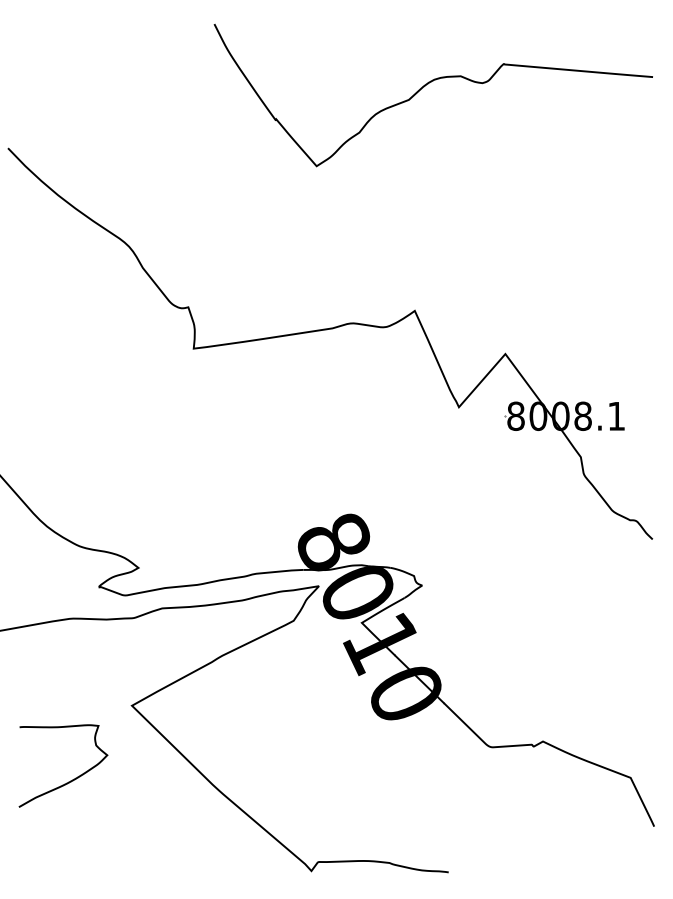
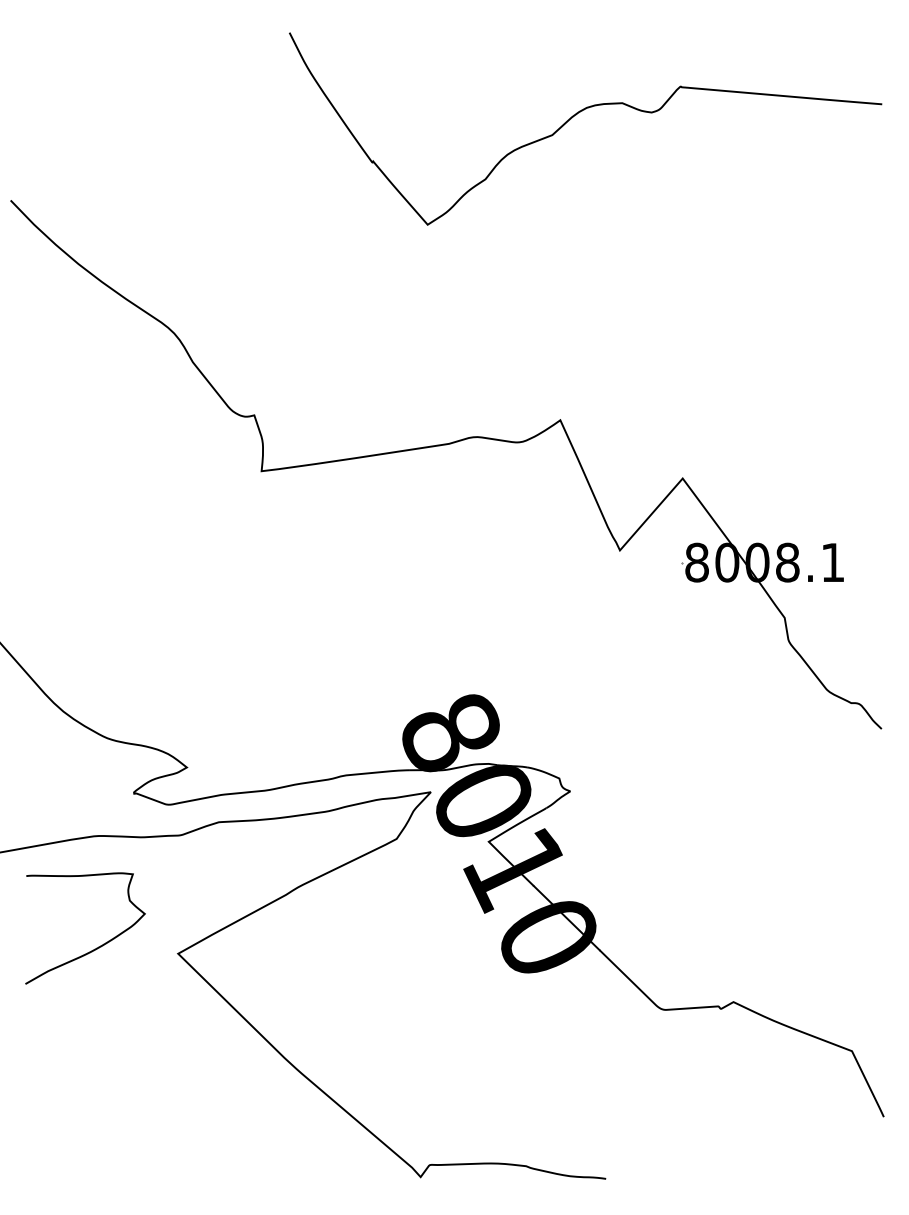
curve: (70, 780) -> (95, 948), moved

